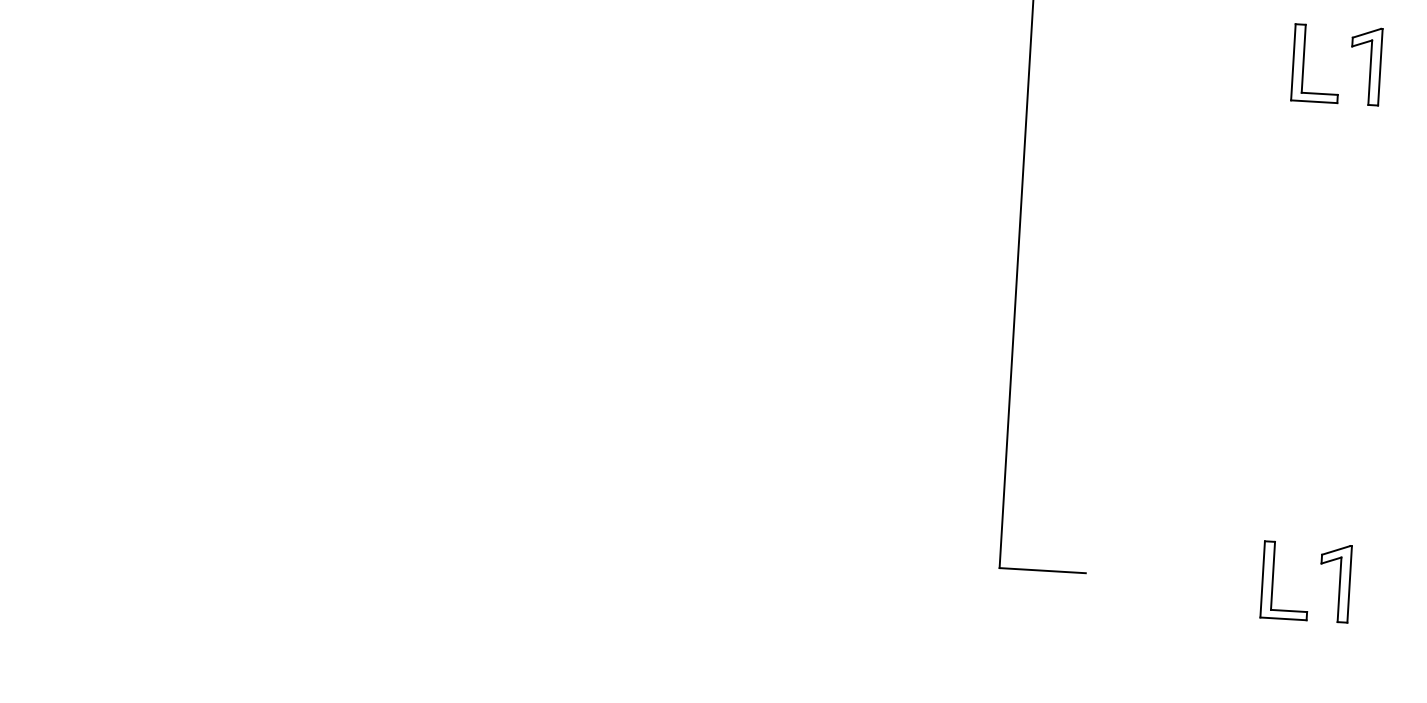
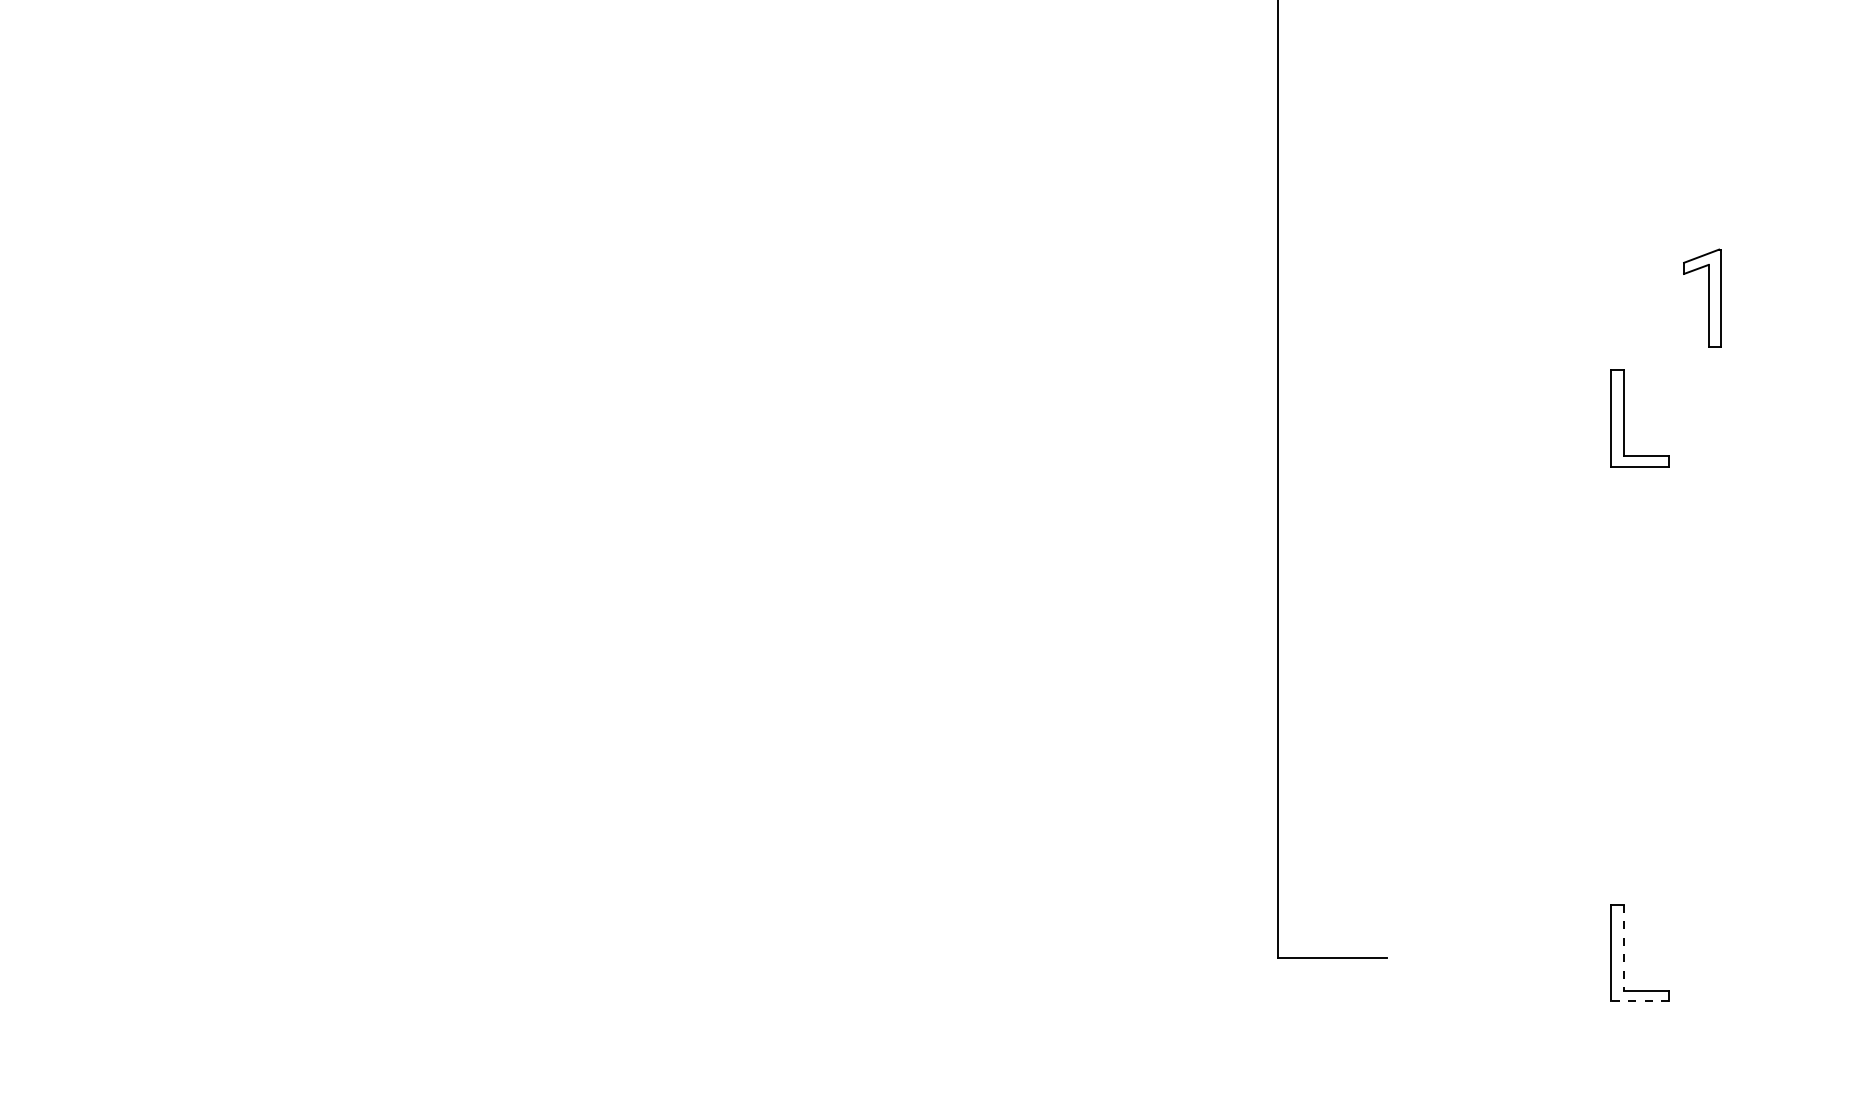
part: (1304, 63) -> (1624, 418), moved
line: (1272, 576) -> (1623, 948), solid -> dashed
part: (1334, 583) -> (1702, 952), removed
line: (1282, 619) -> (1639, 1001), solid -> dashed

